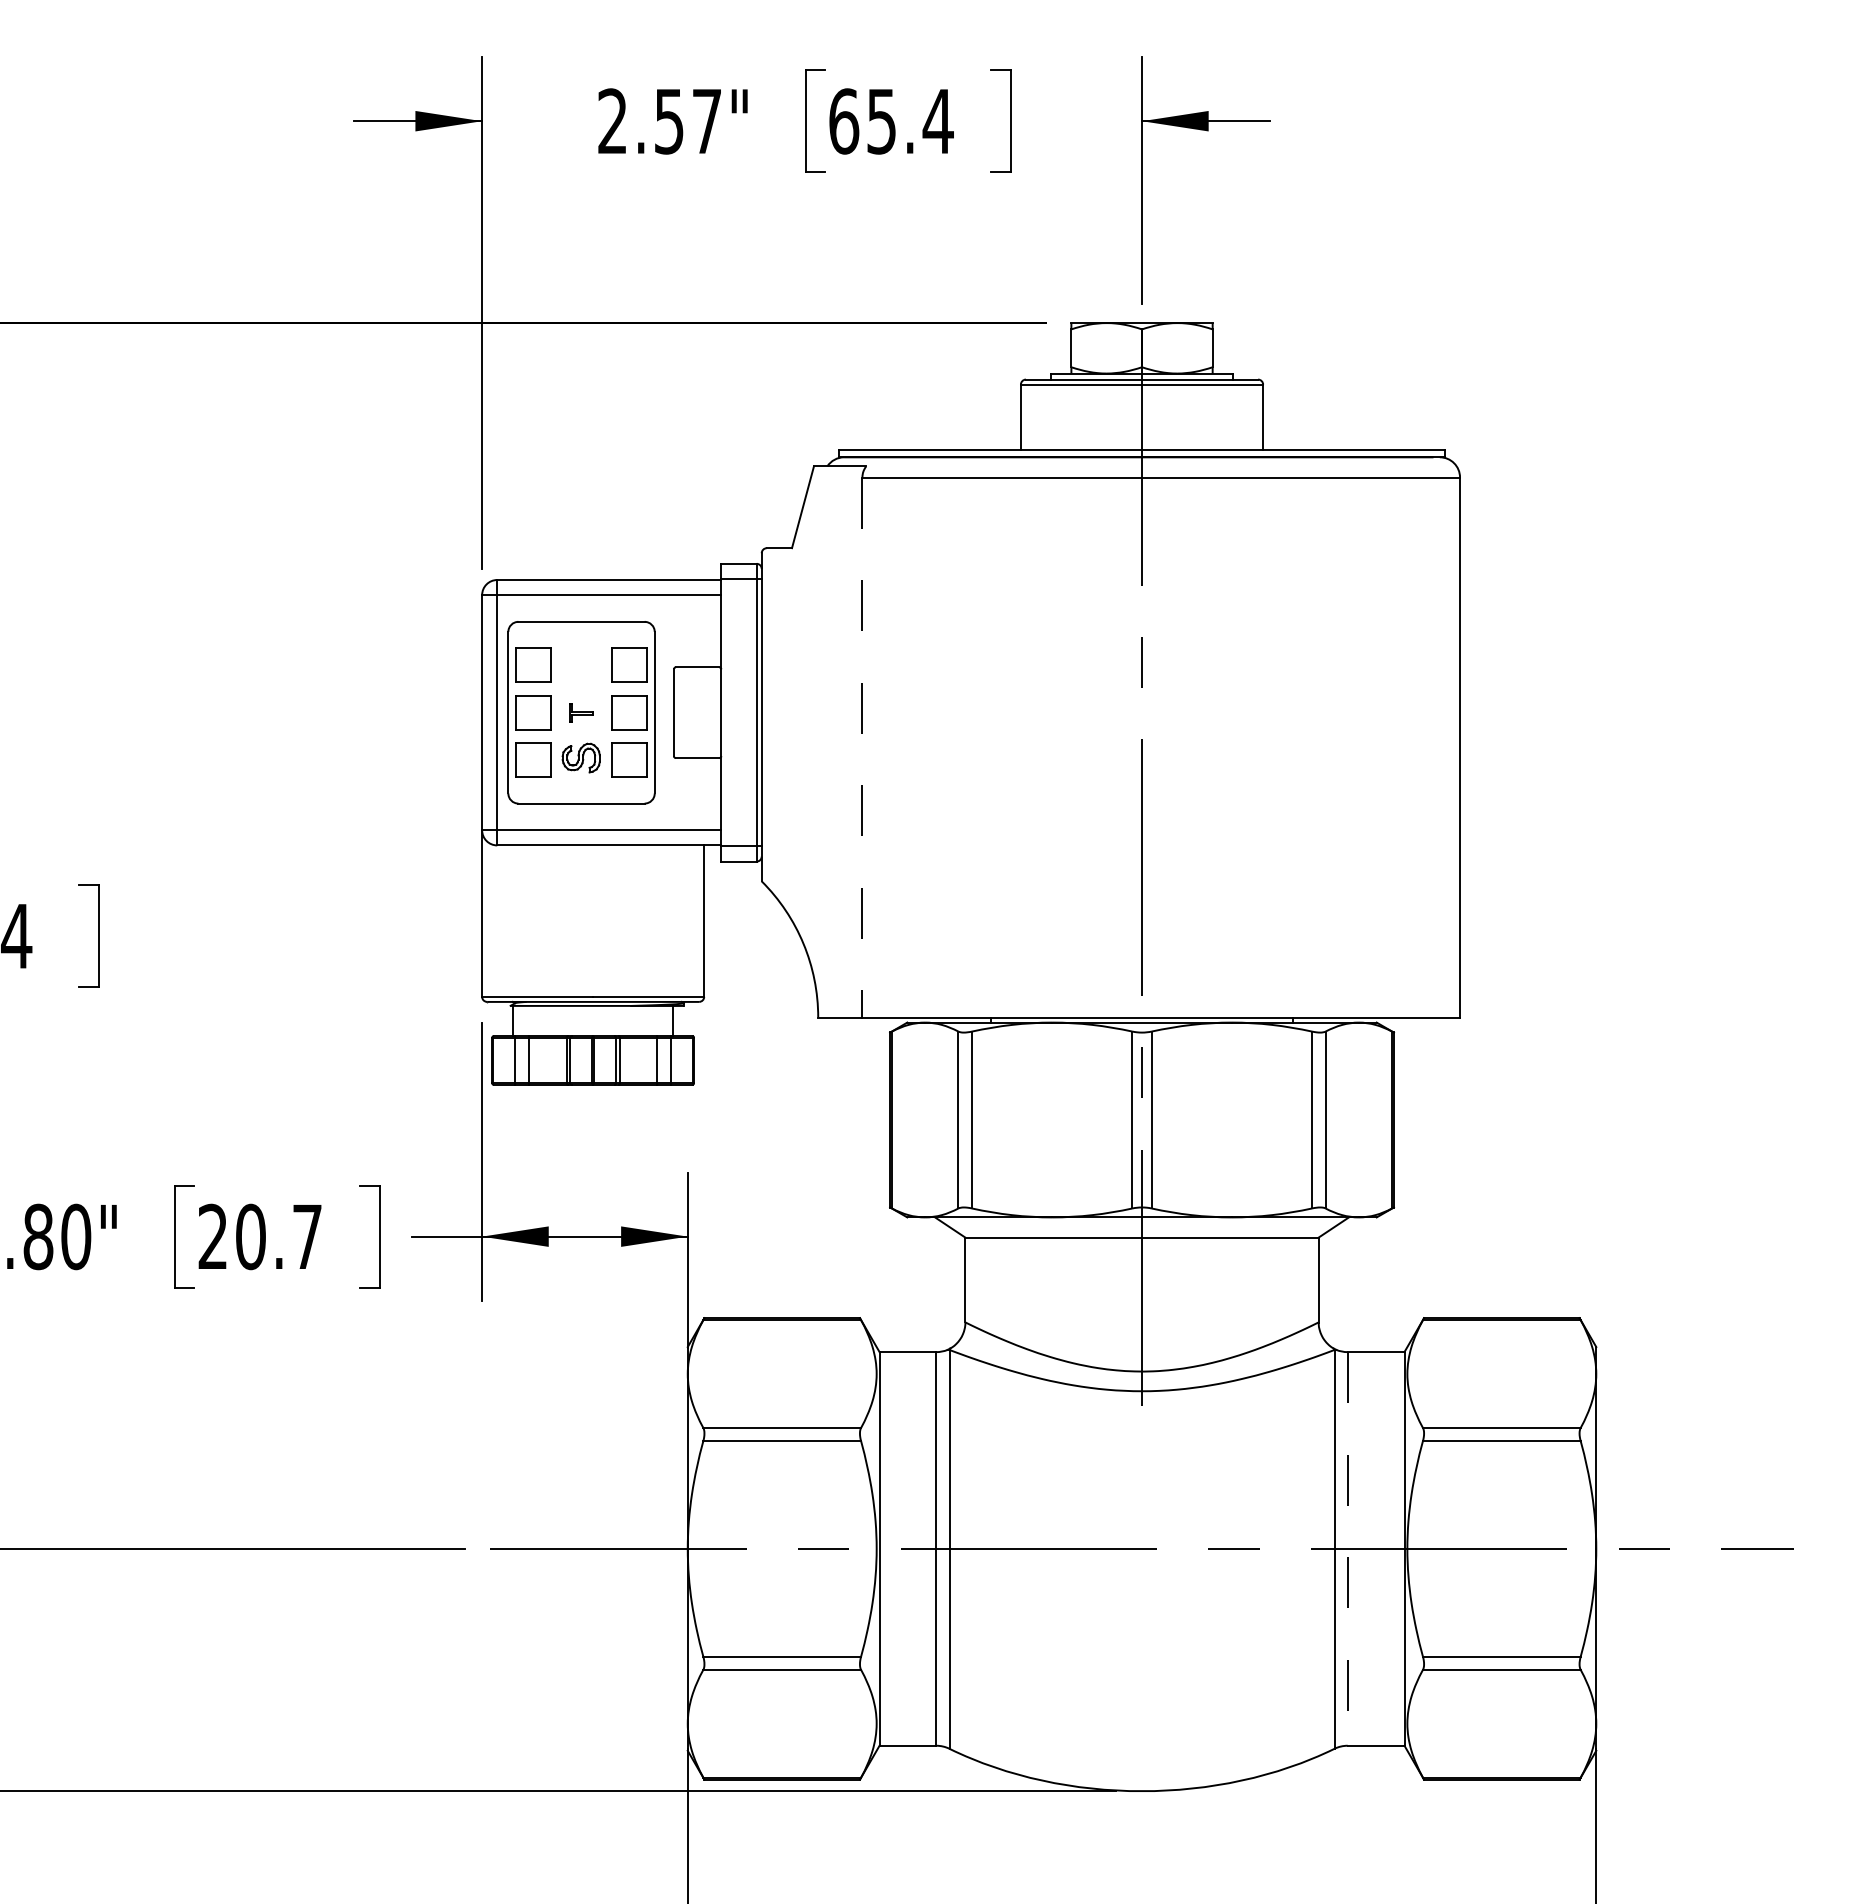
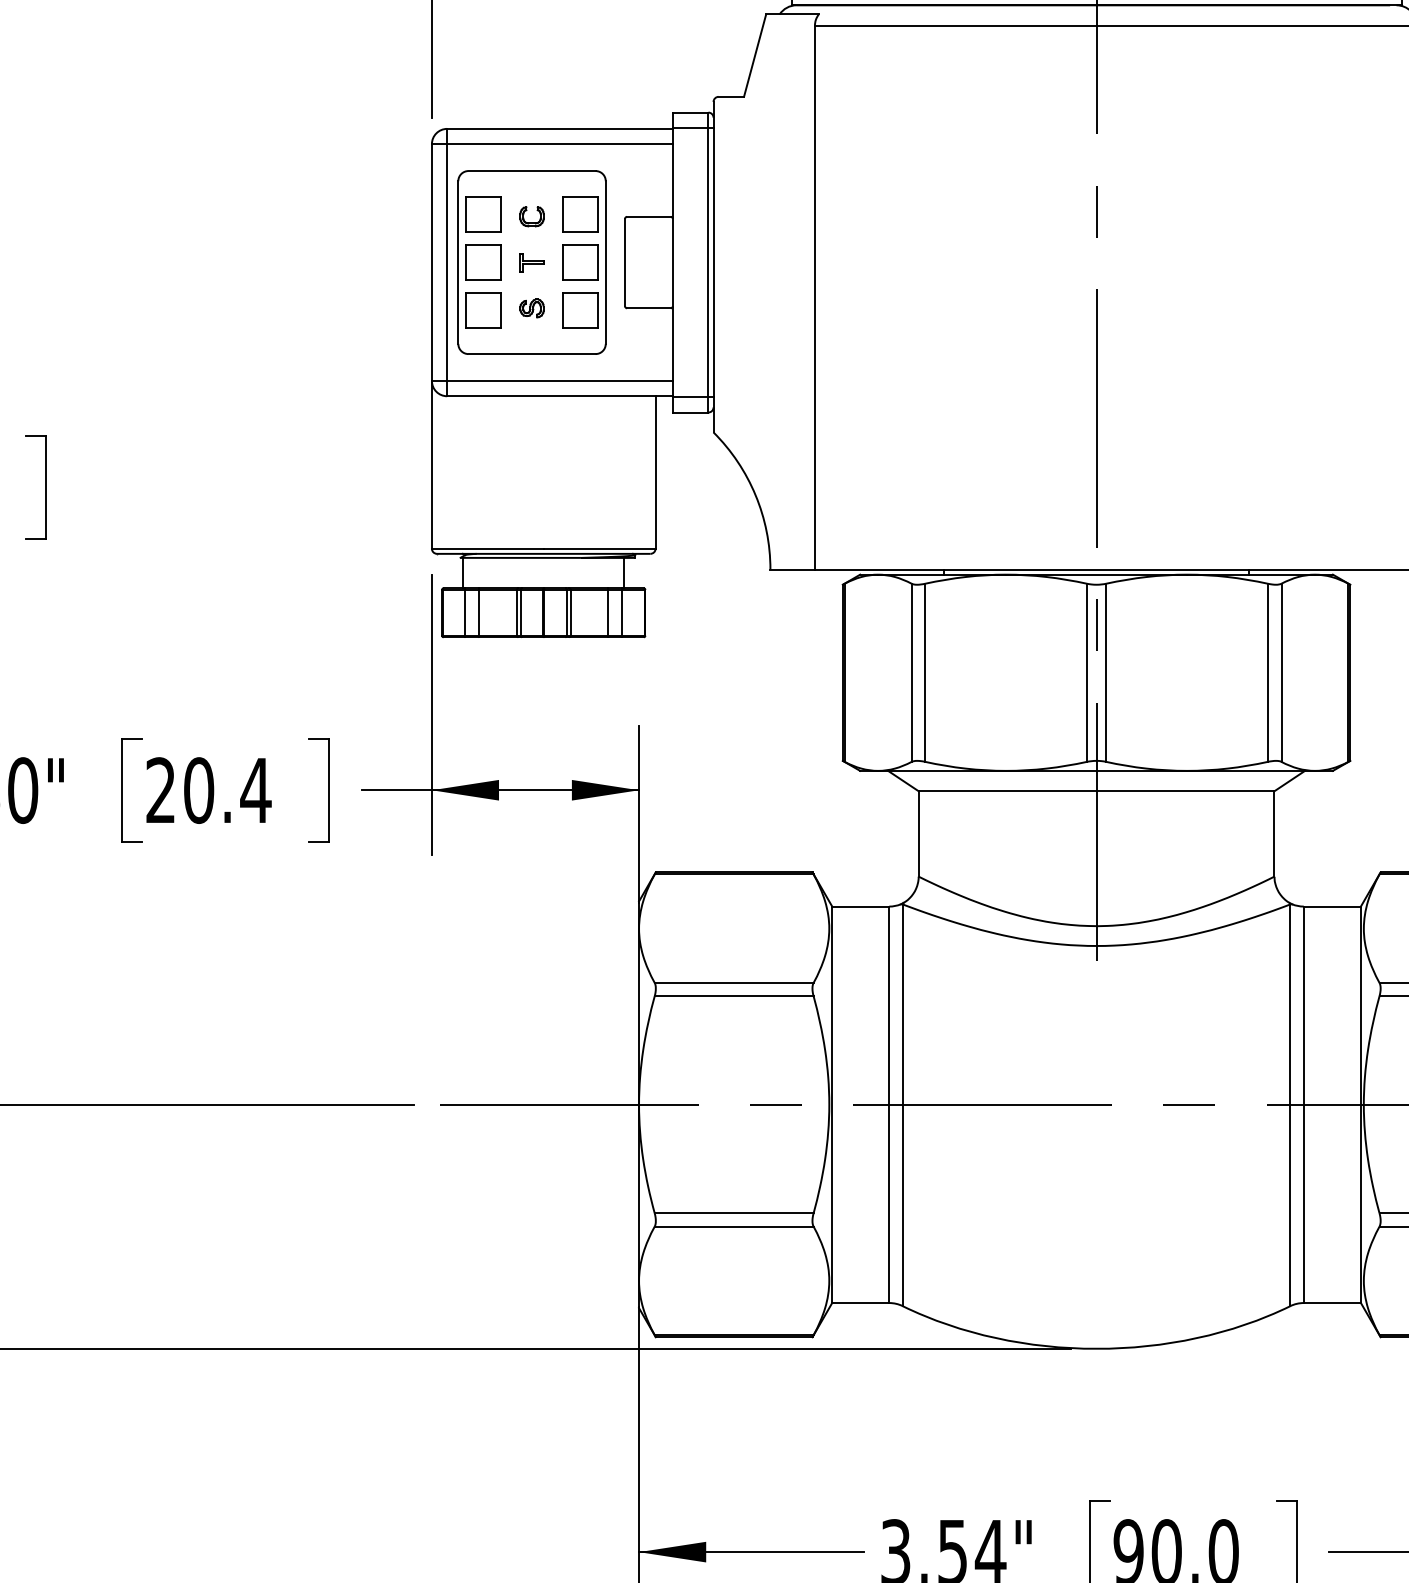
part: (581, 667) -> (532, 217), added
line: (862, 748) -> (815, 298), dashed -> solid
part: (581, 758) -> (532, 308), size x0.62
text: (307, 1236) -> (256, 790), 20.7 -> 20.4
line: (1347, 1548) -> (1303, 1104), dashed -> solid

